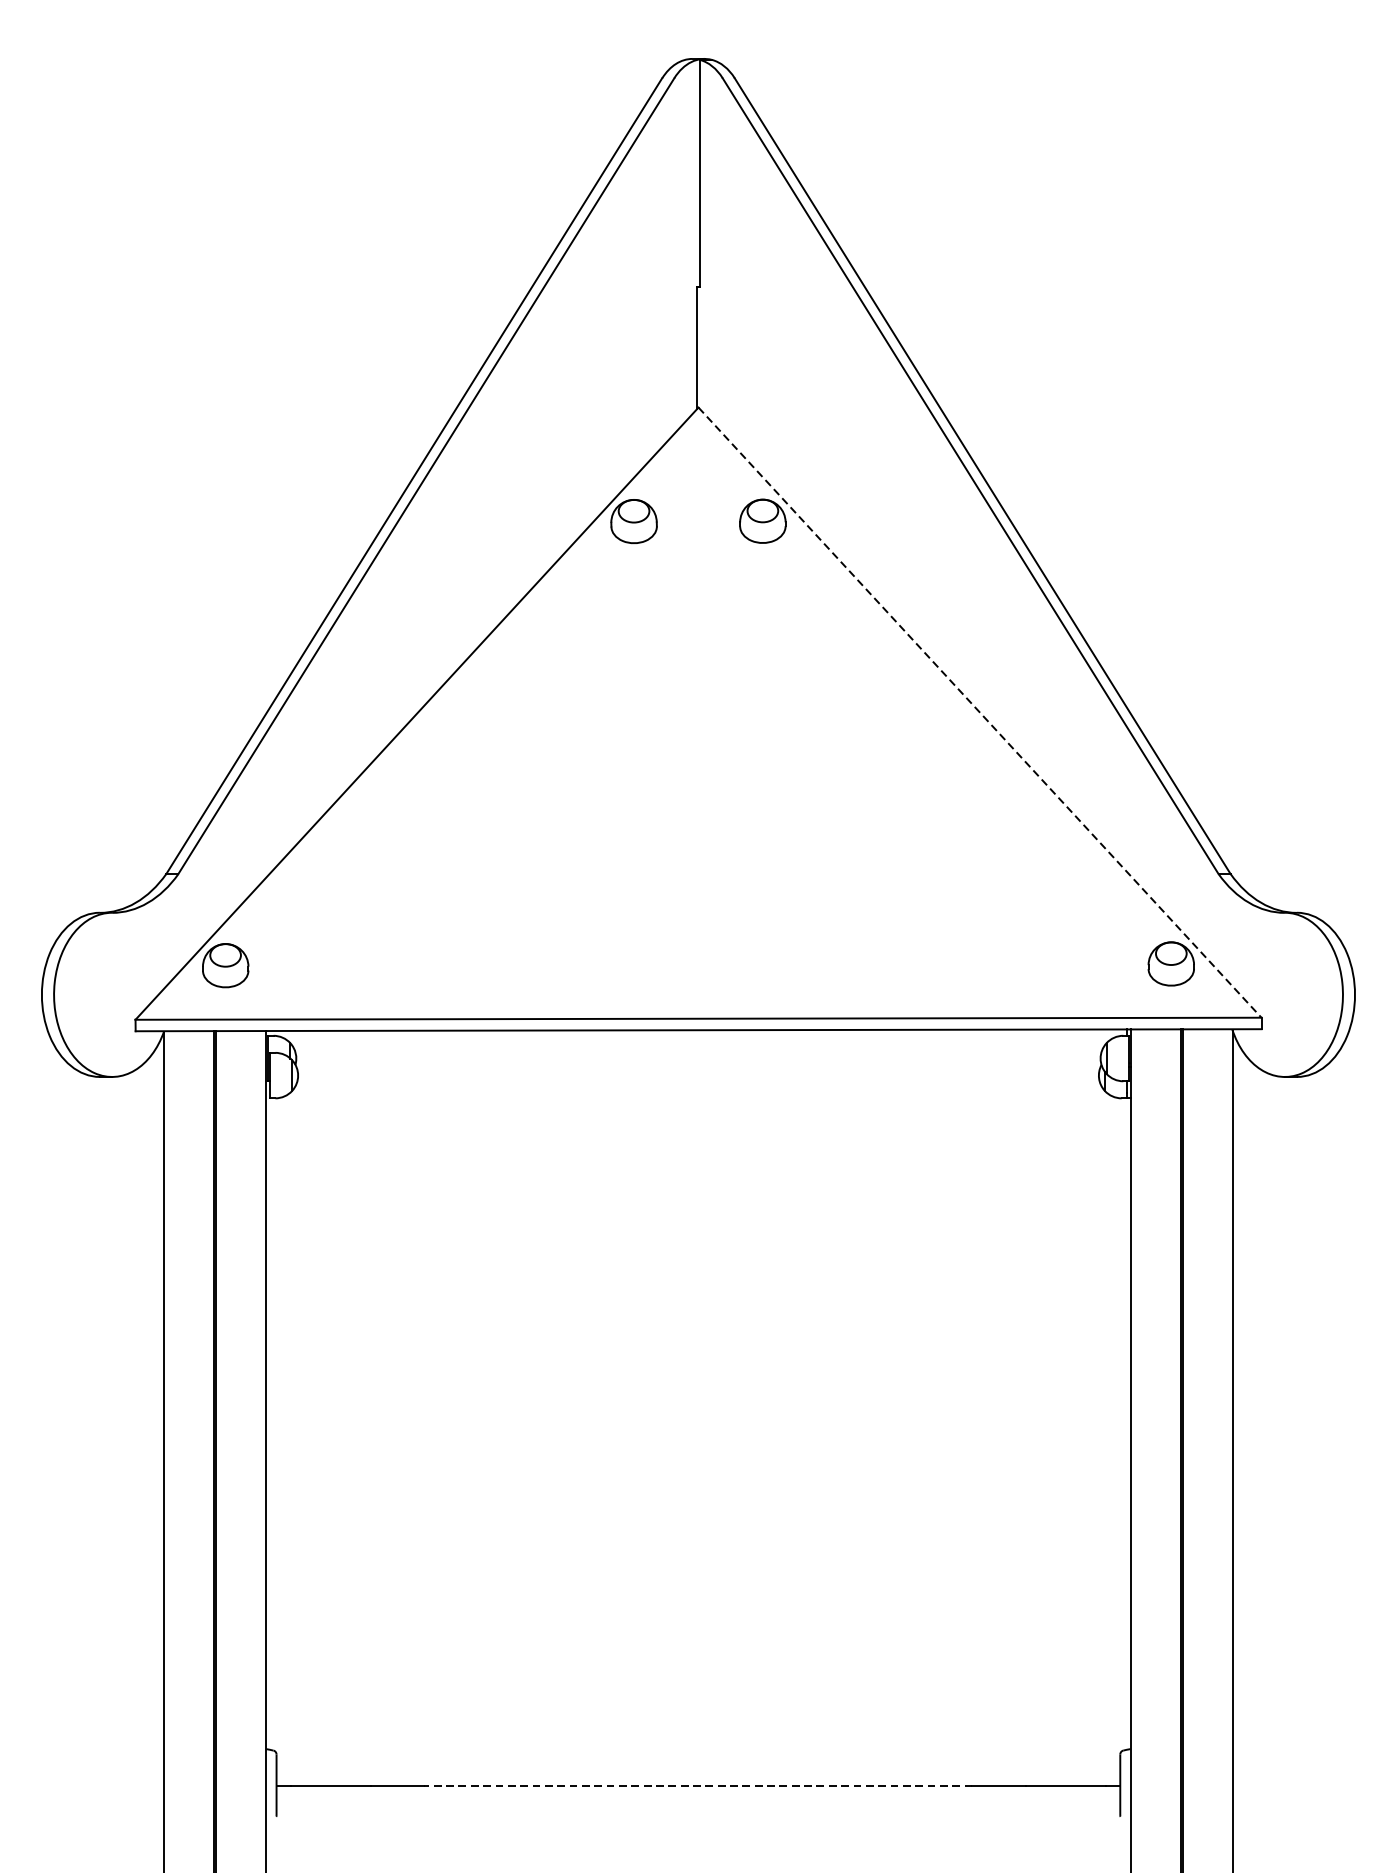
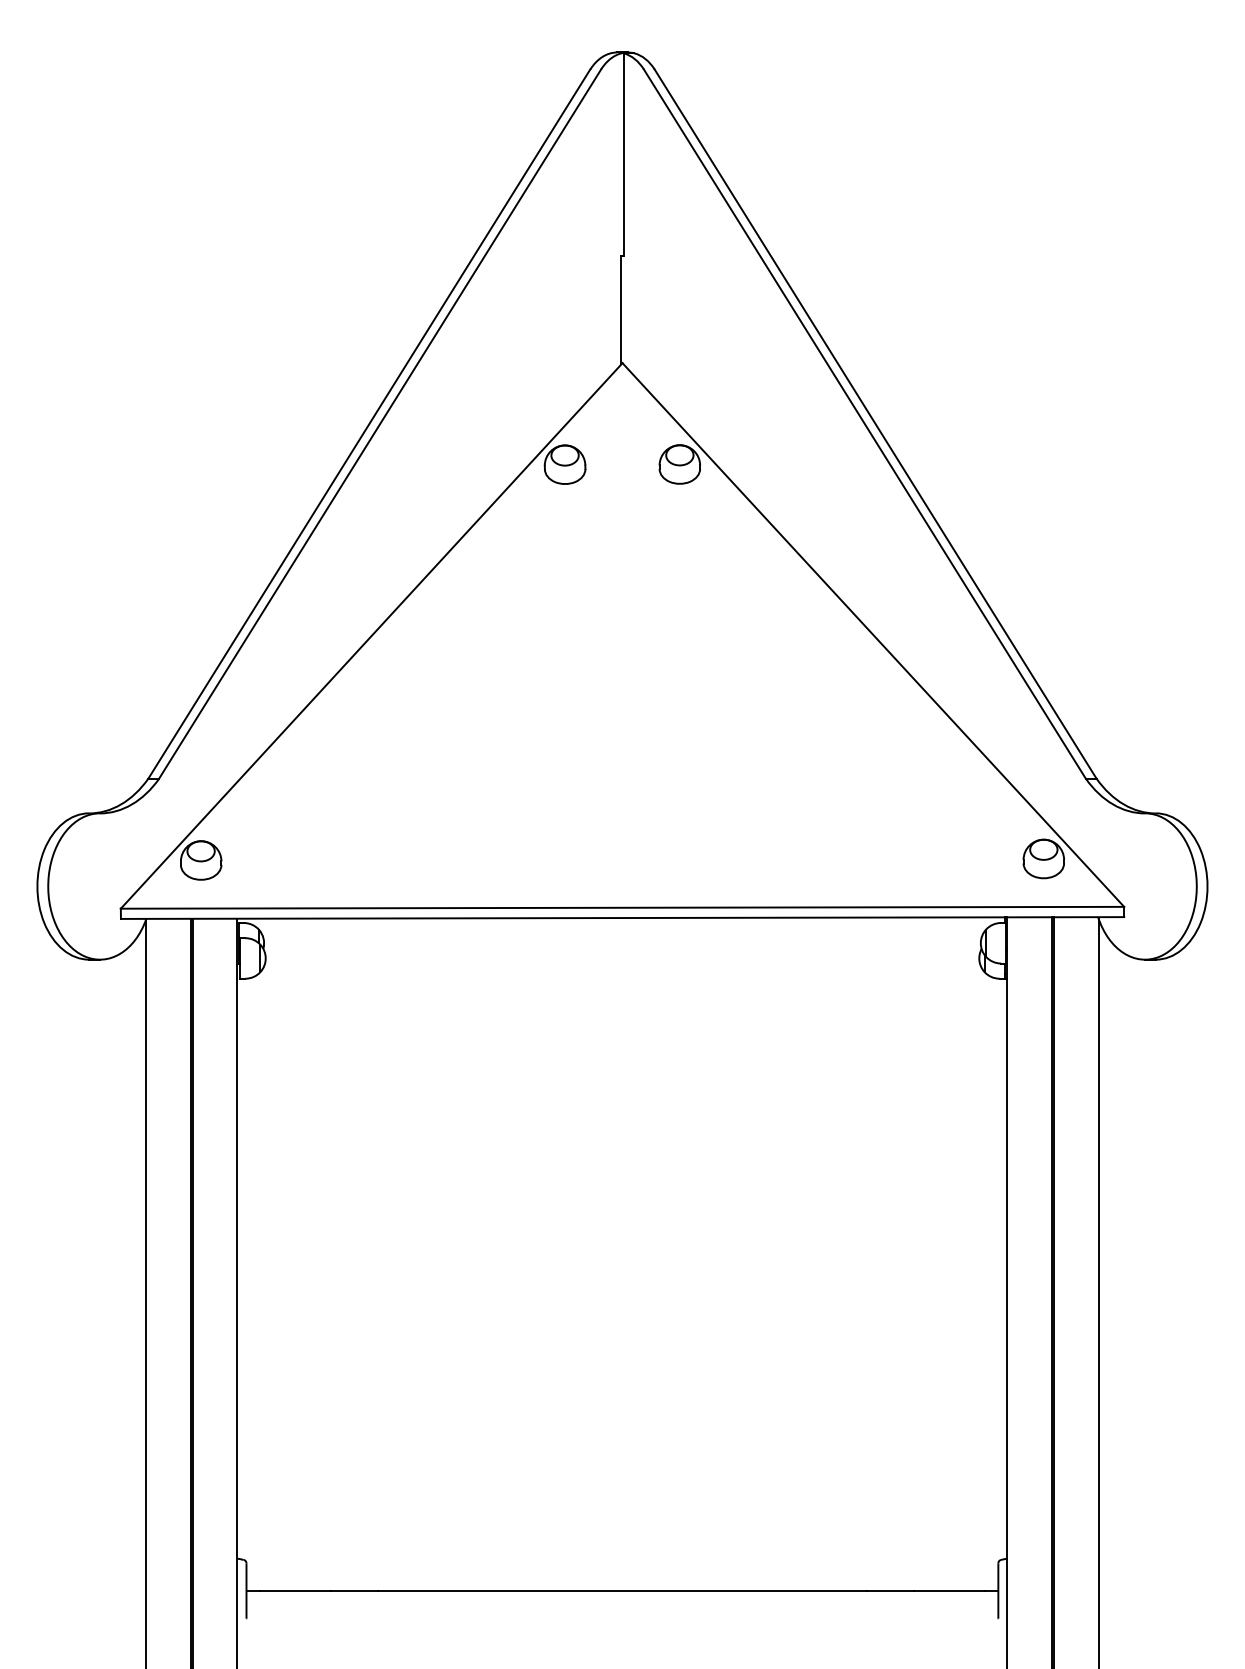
line: (980, 713) -> (873, 635), dashed -> solid
line: (697, 1786) -> (621, 1591), dashed -> solid

